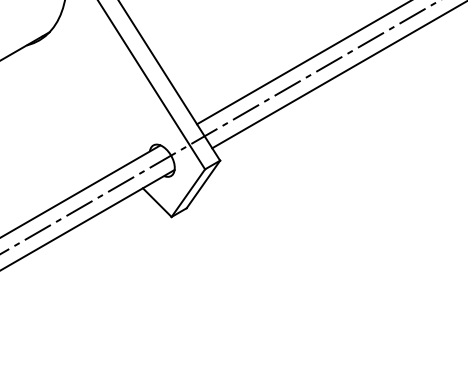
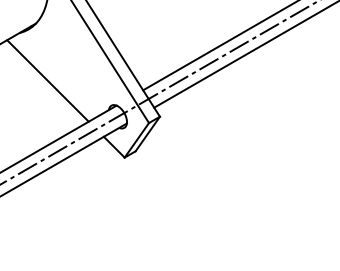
line: (65, 110) -> (47, 80), added

